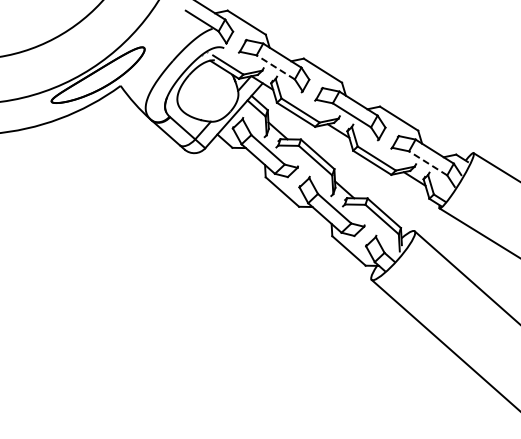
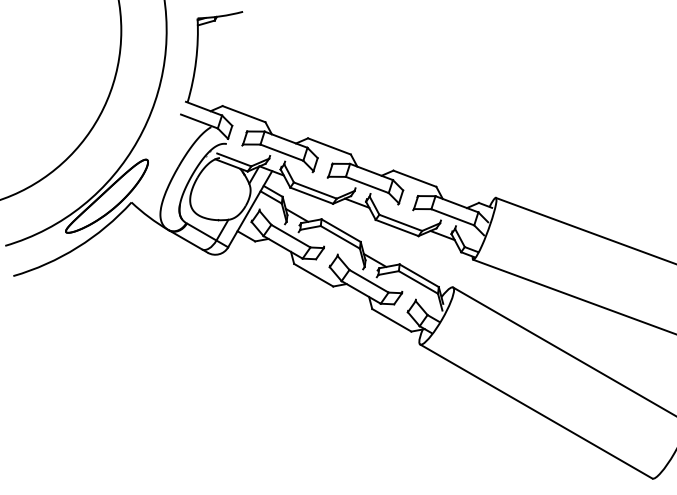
line: (275, 67) -> (281, 152), dashed -> solid
line: (427, 163) -> (452, 217), dashed -> solid

